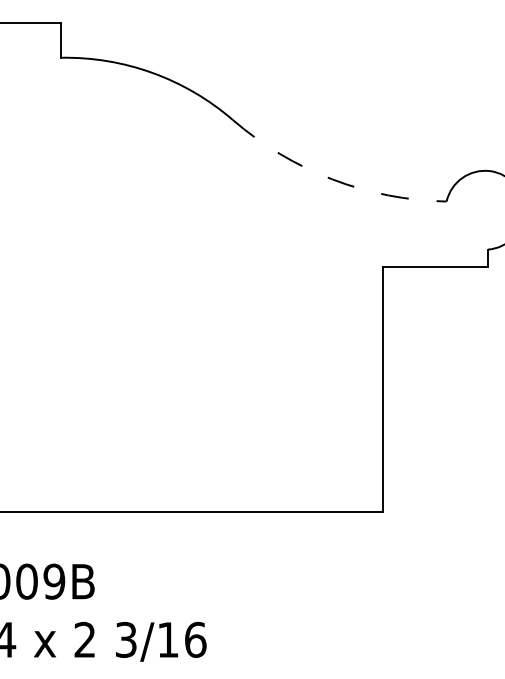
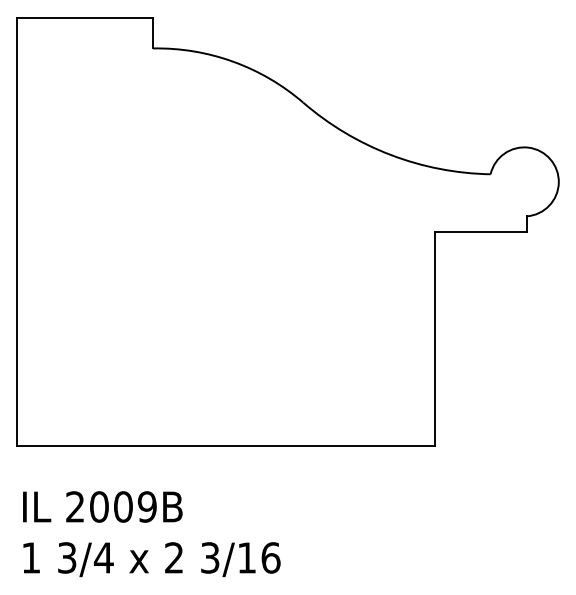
arc: (332, 178) -> (390, 154), dashed -> solid

